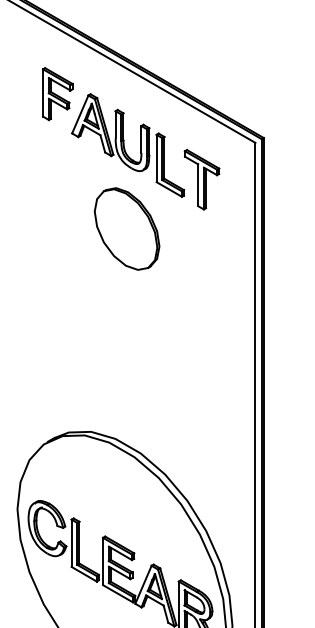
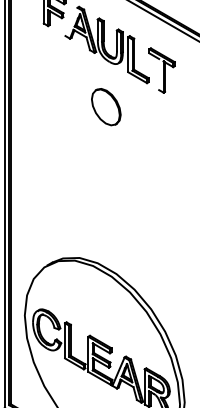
line: (80, 114) -> (71, 21), removed
line: (198, 185) -> (159, 74), removed
part: (126, 228) -> (105, 106), size x0.6

